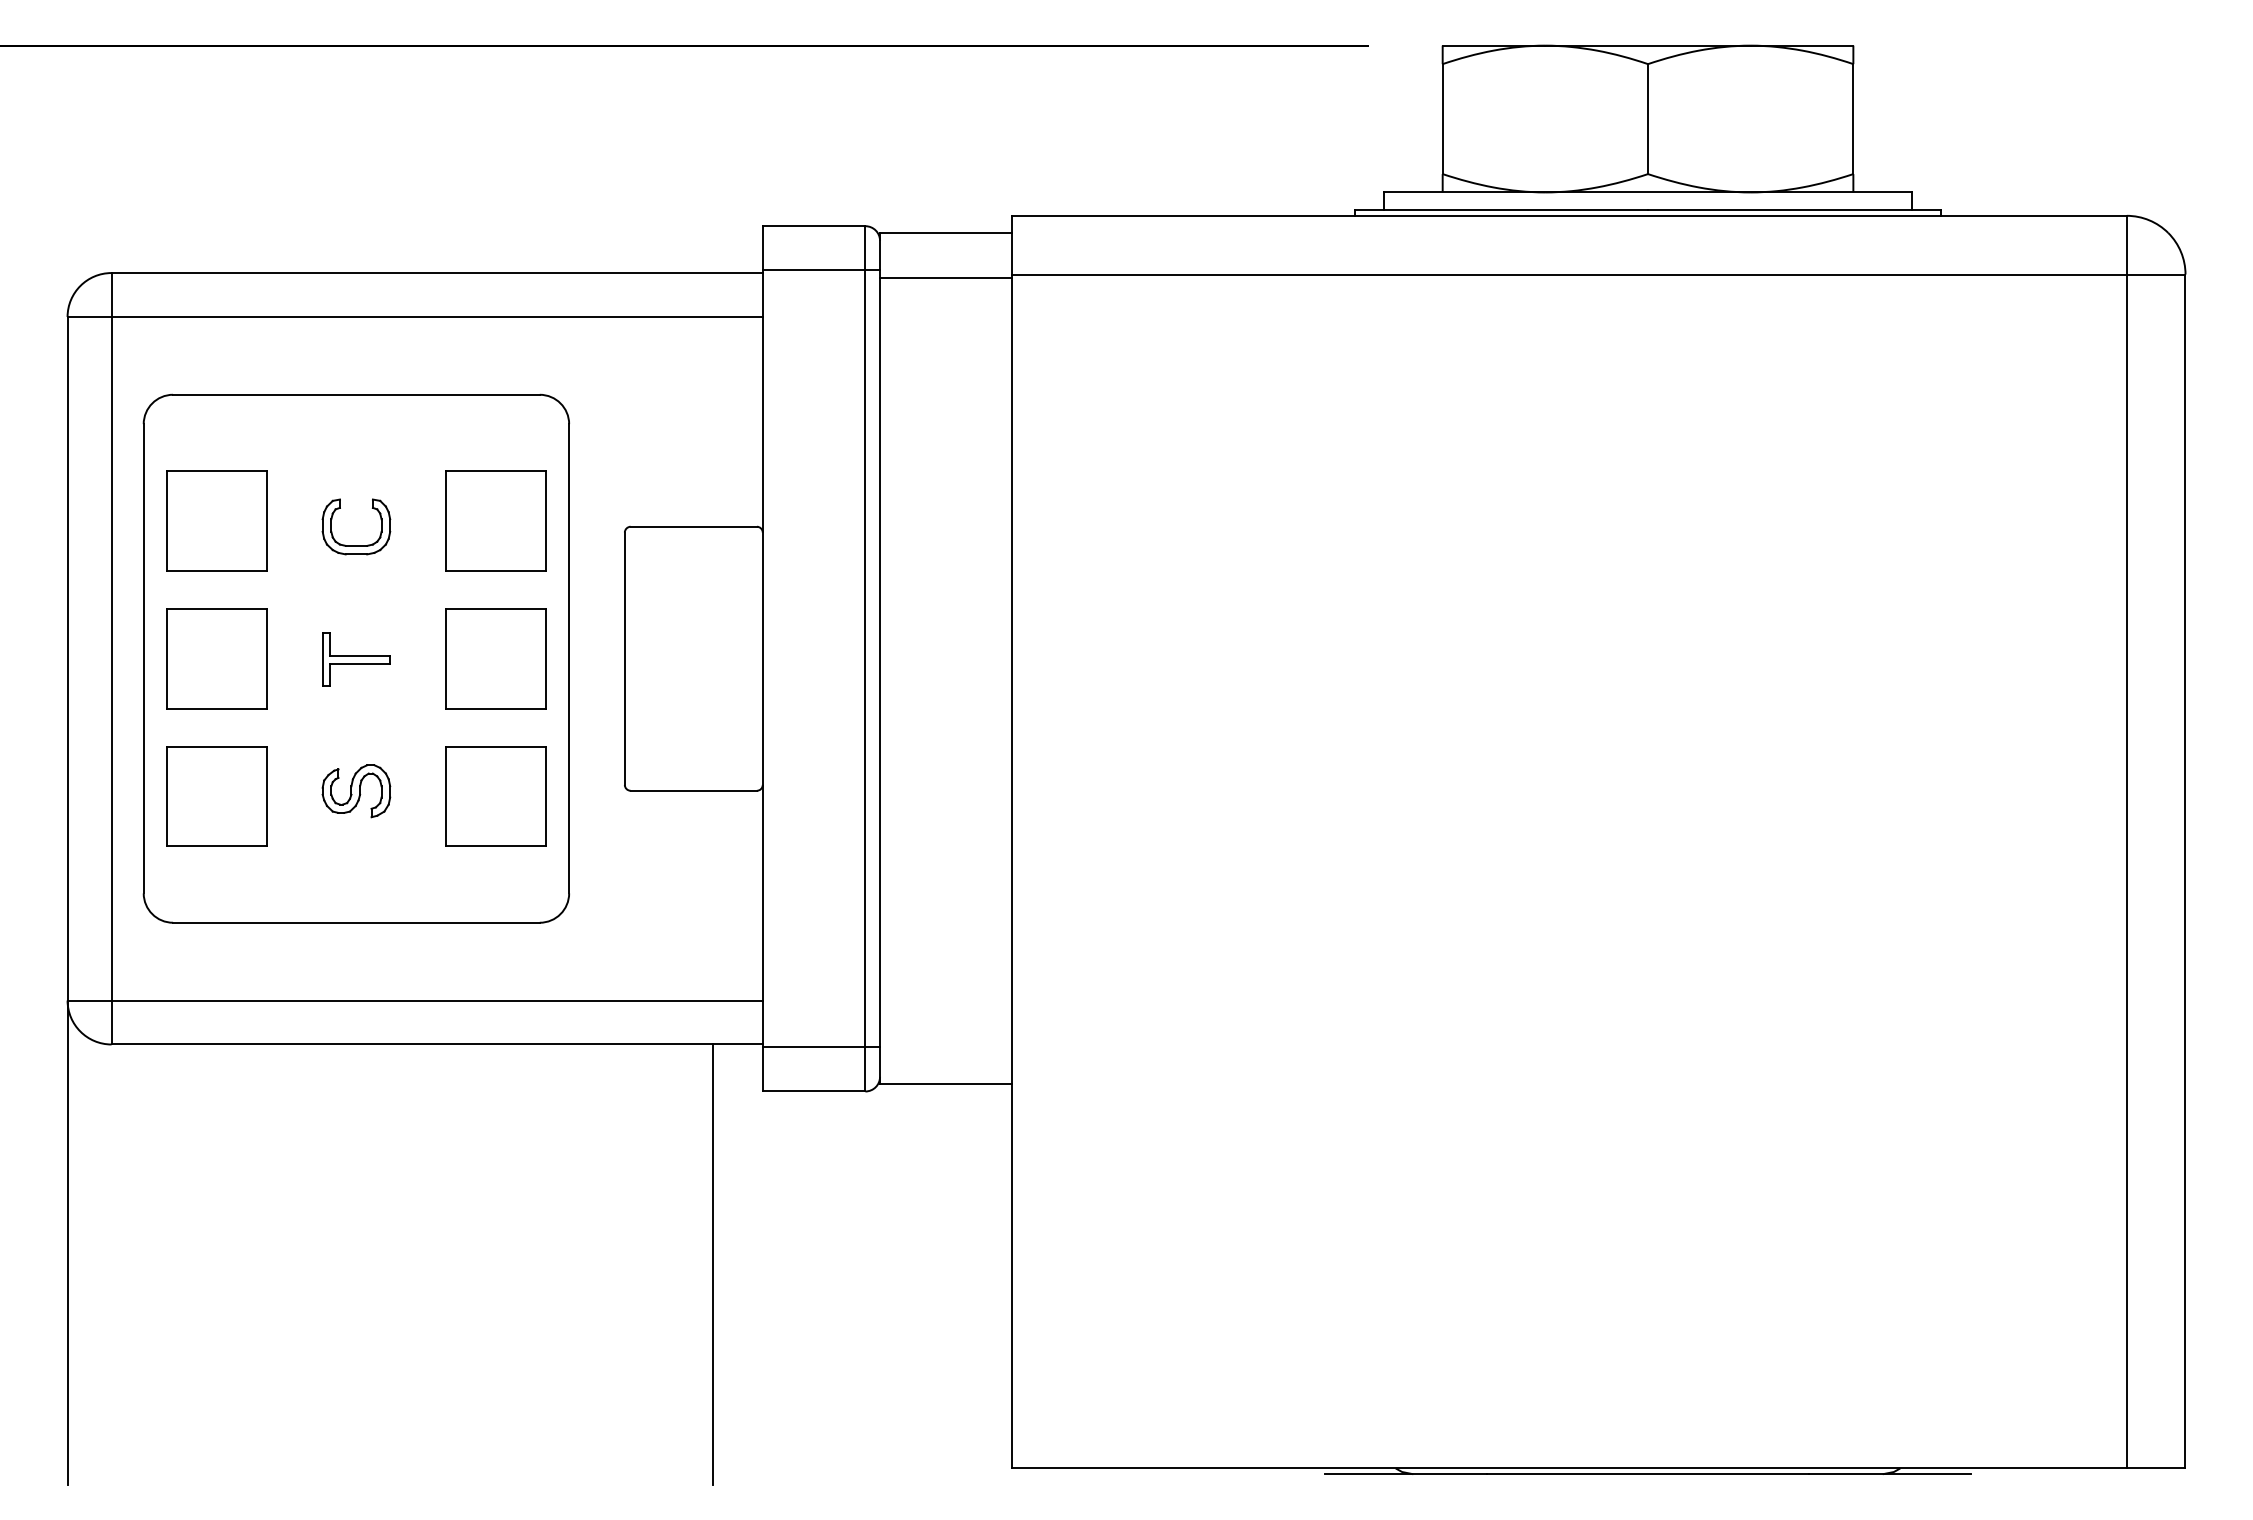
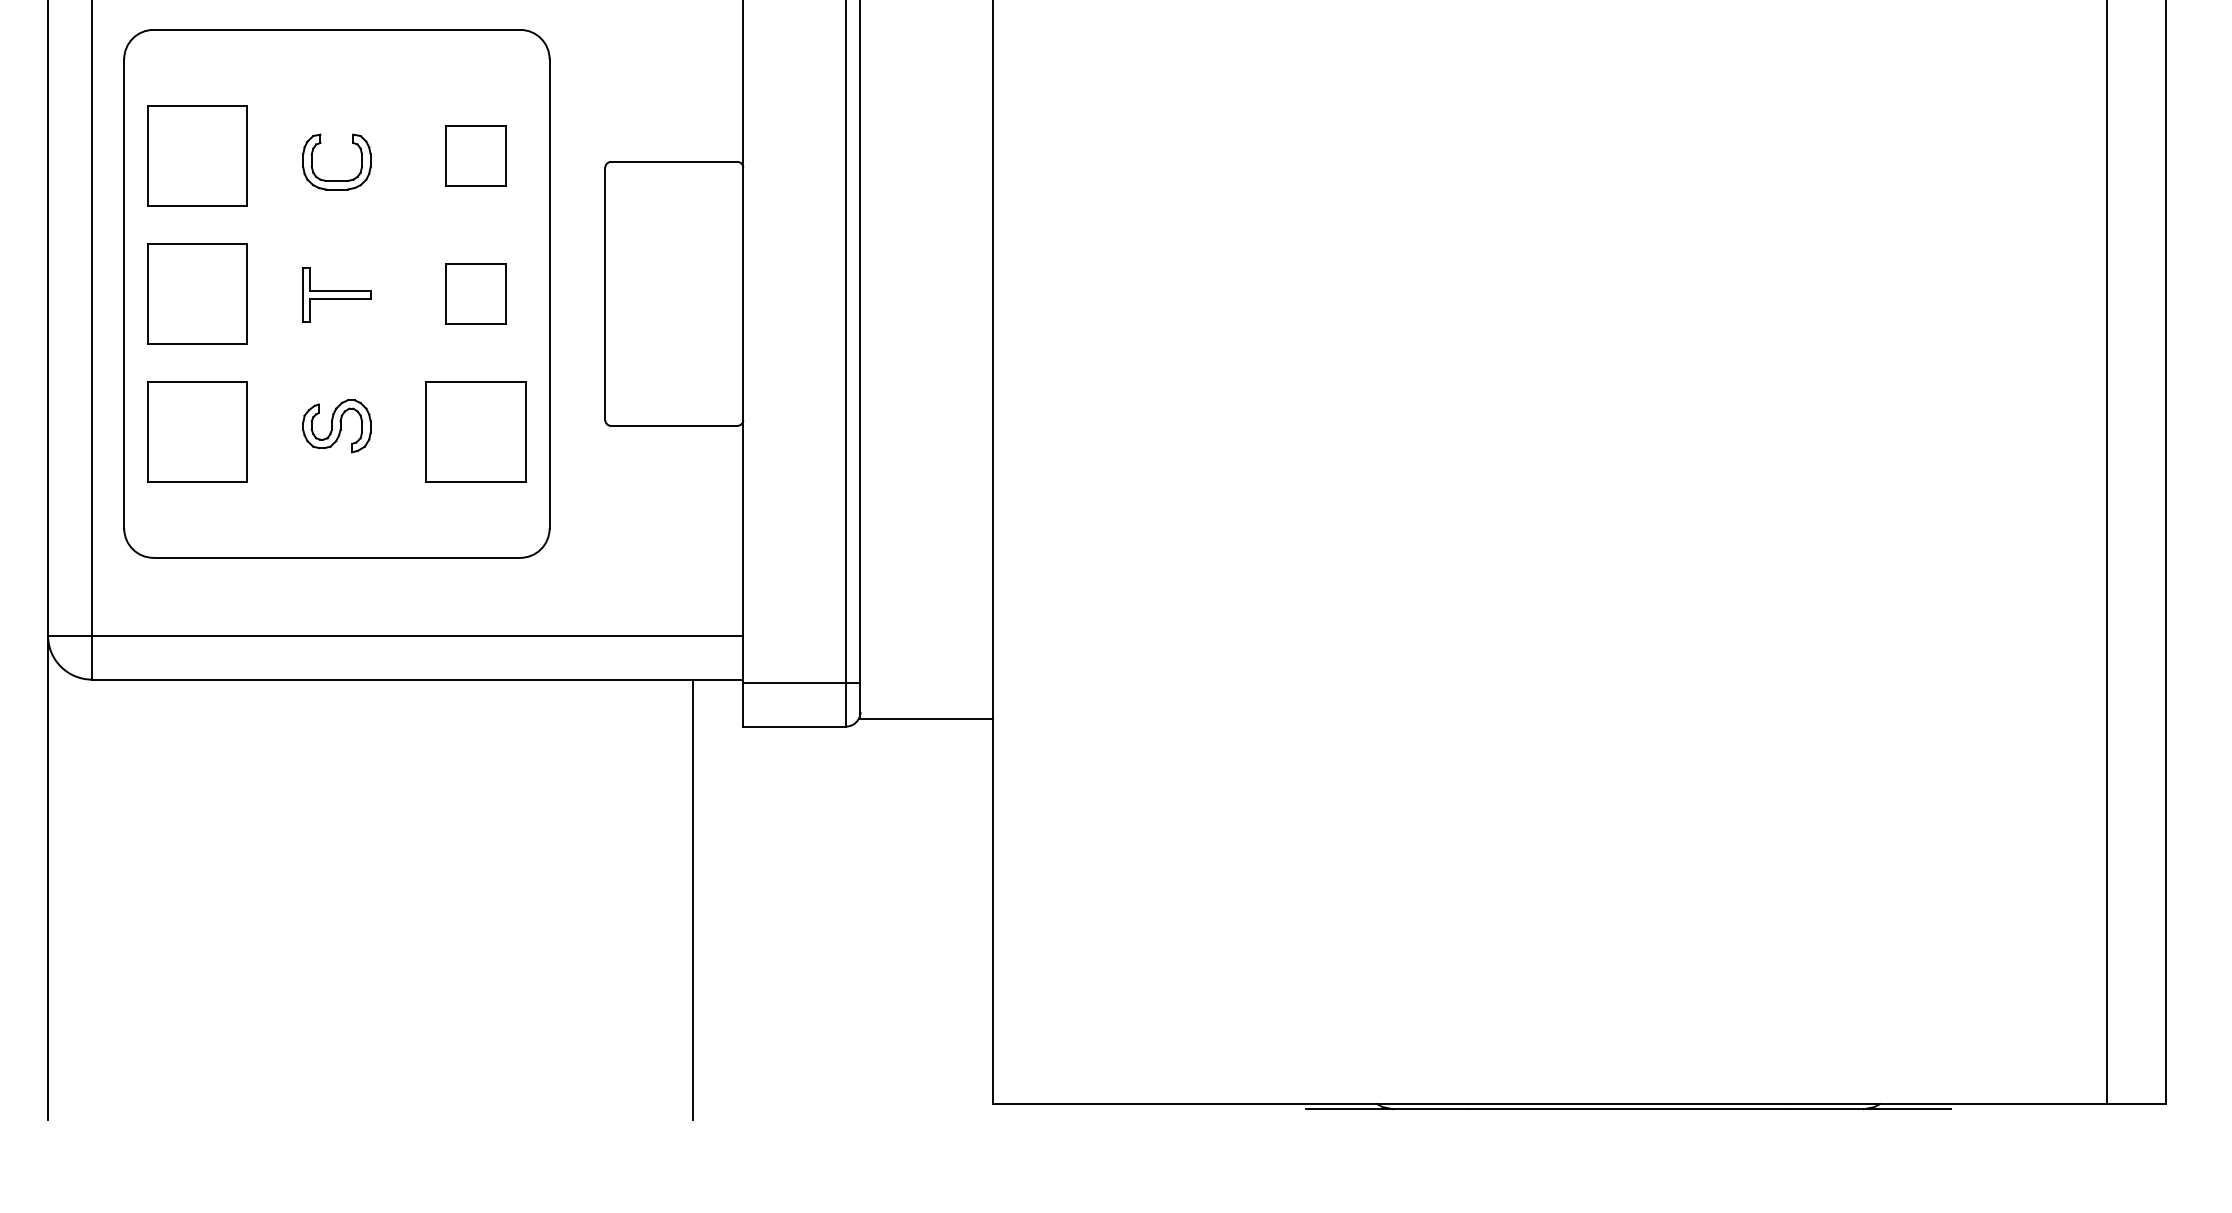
part: (495, 520) -> (475, 155), size x0.6
part: (495, 658) -> (475, 293), size x0.6

